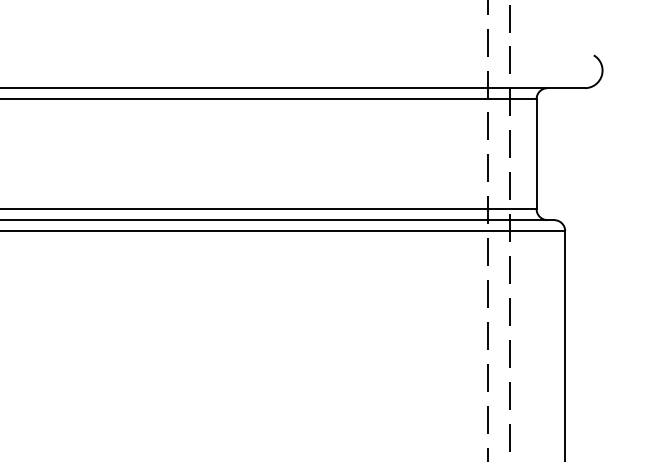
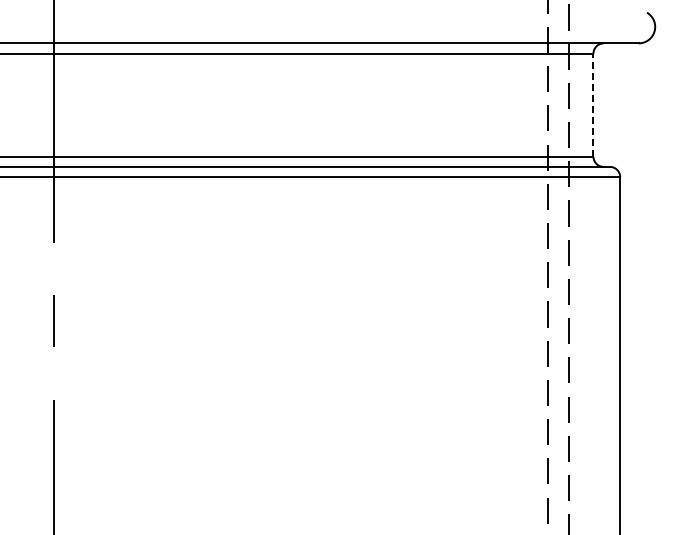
line: (536, 153) -> (593, 104), solid -> dashed

